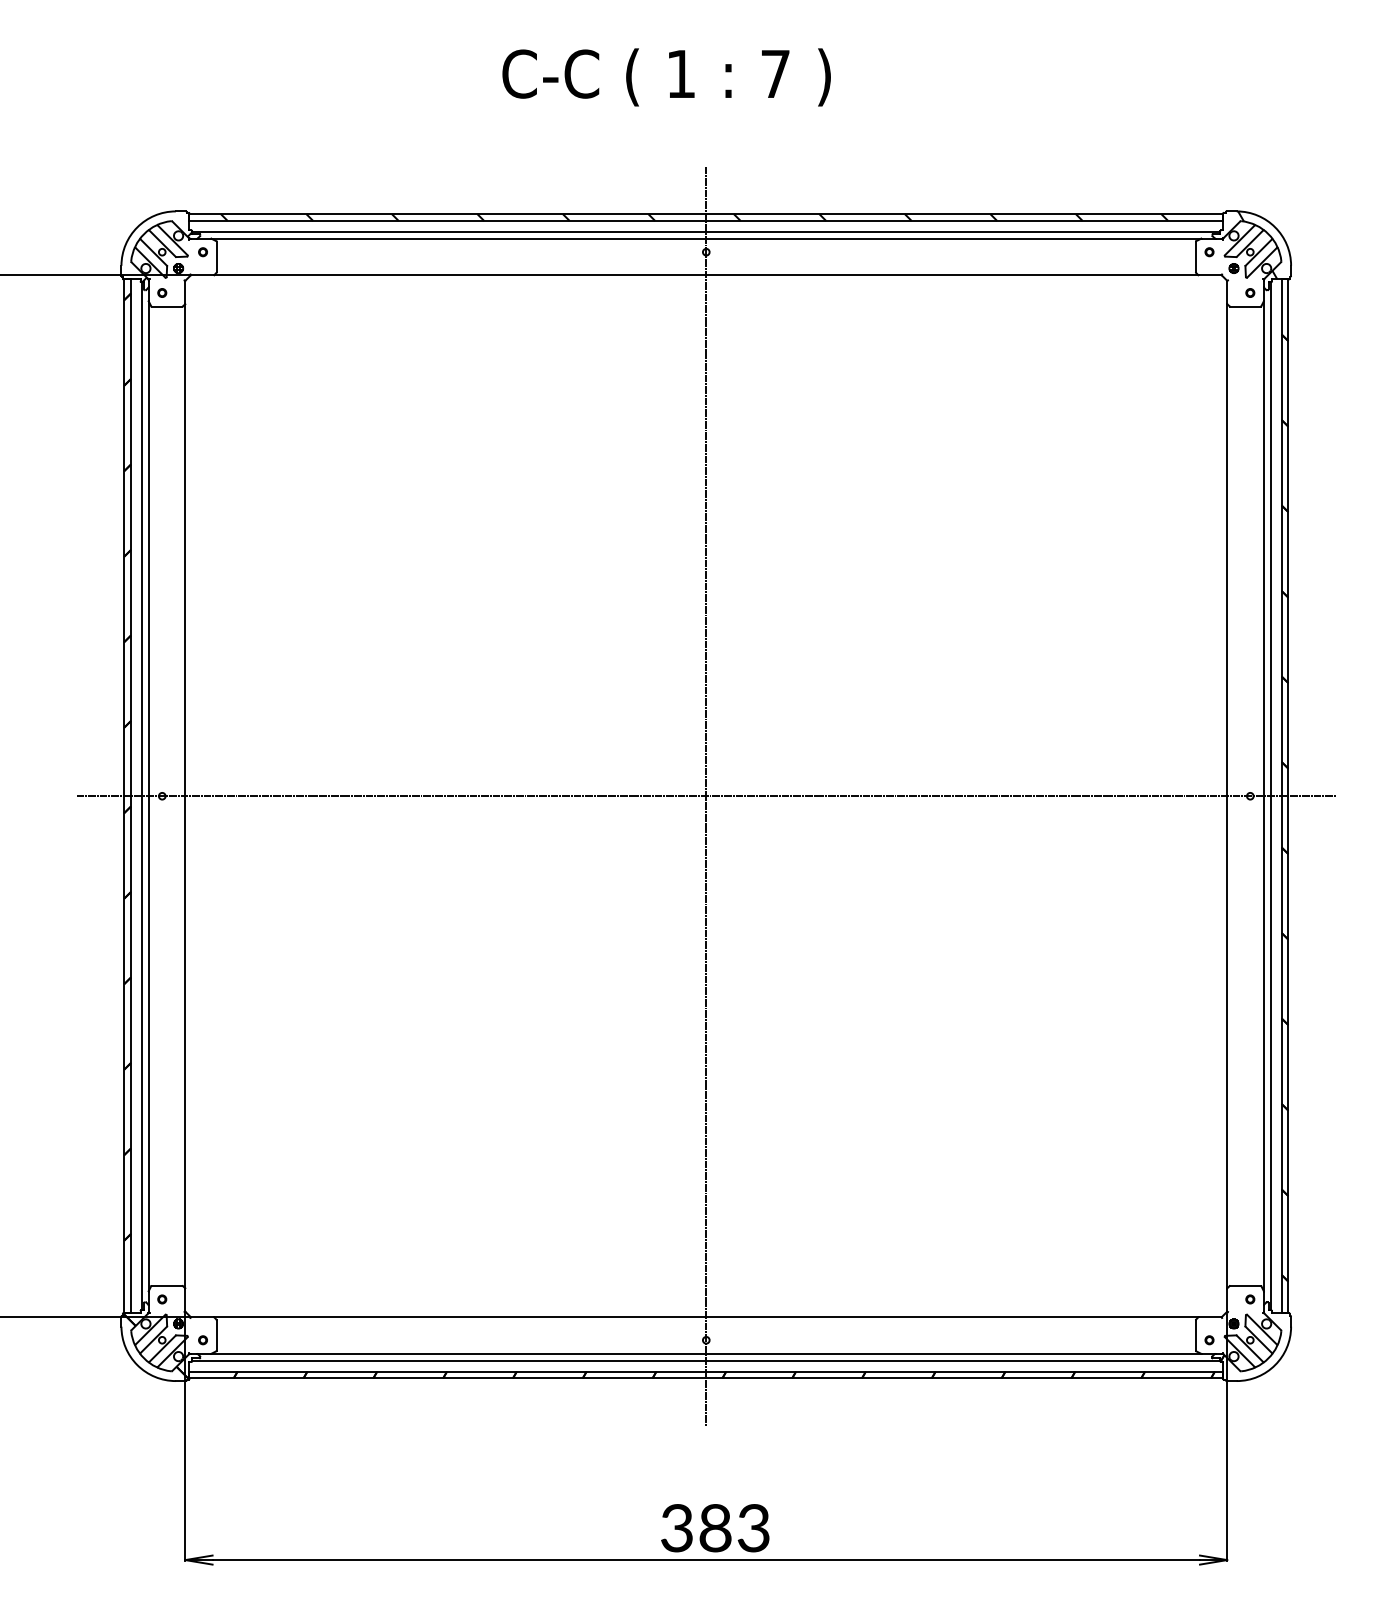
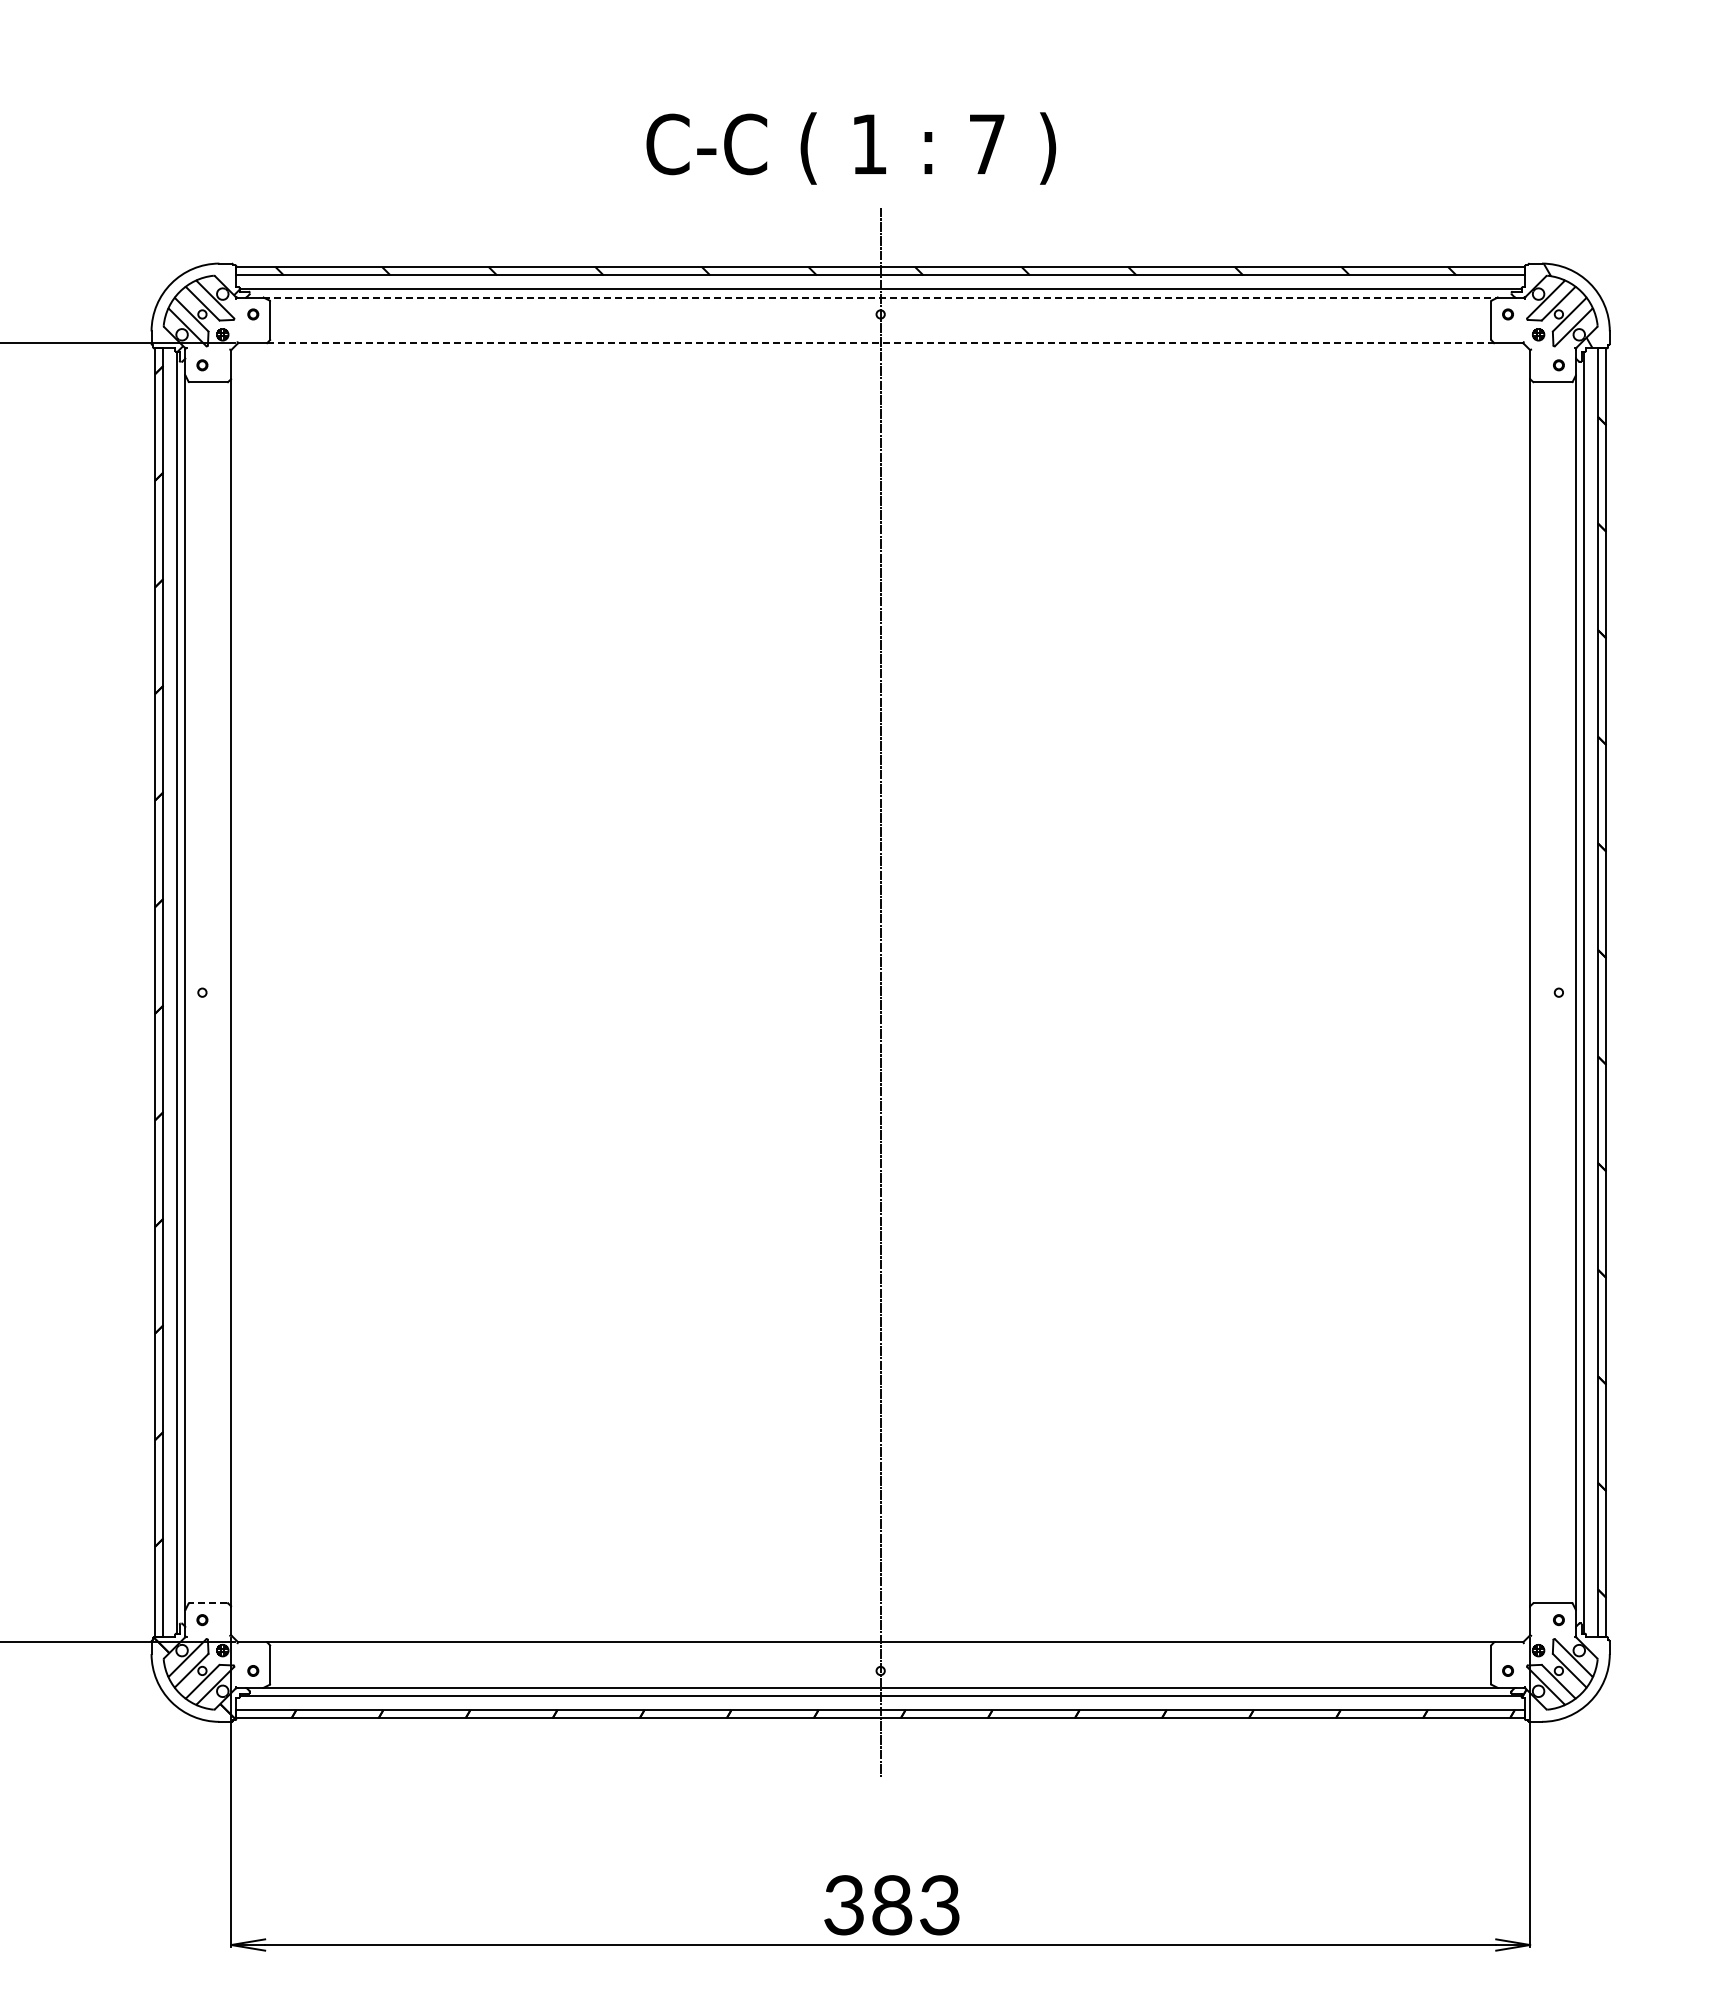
text: (666, 77) -> (851, 148), moved
line: (706, 238) -> (881, 297), solid -> dashed
line: (706, 275) -> (881, 343), solid -> dashed
line: (706, 796) -> (880, 992), removed
line: (167, 1286) -> (208, 1603), solid -> dashed

